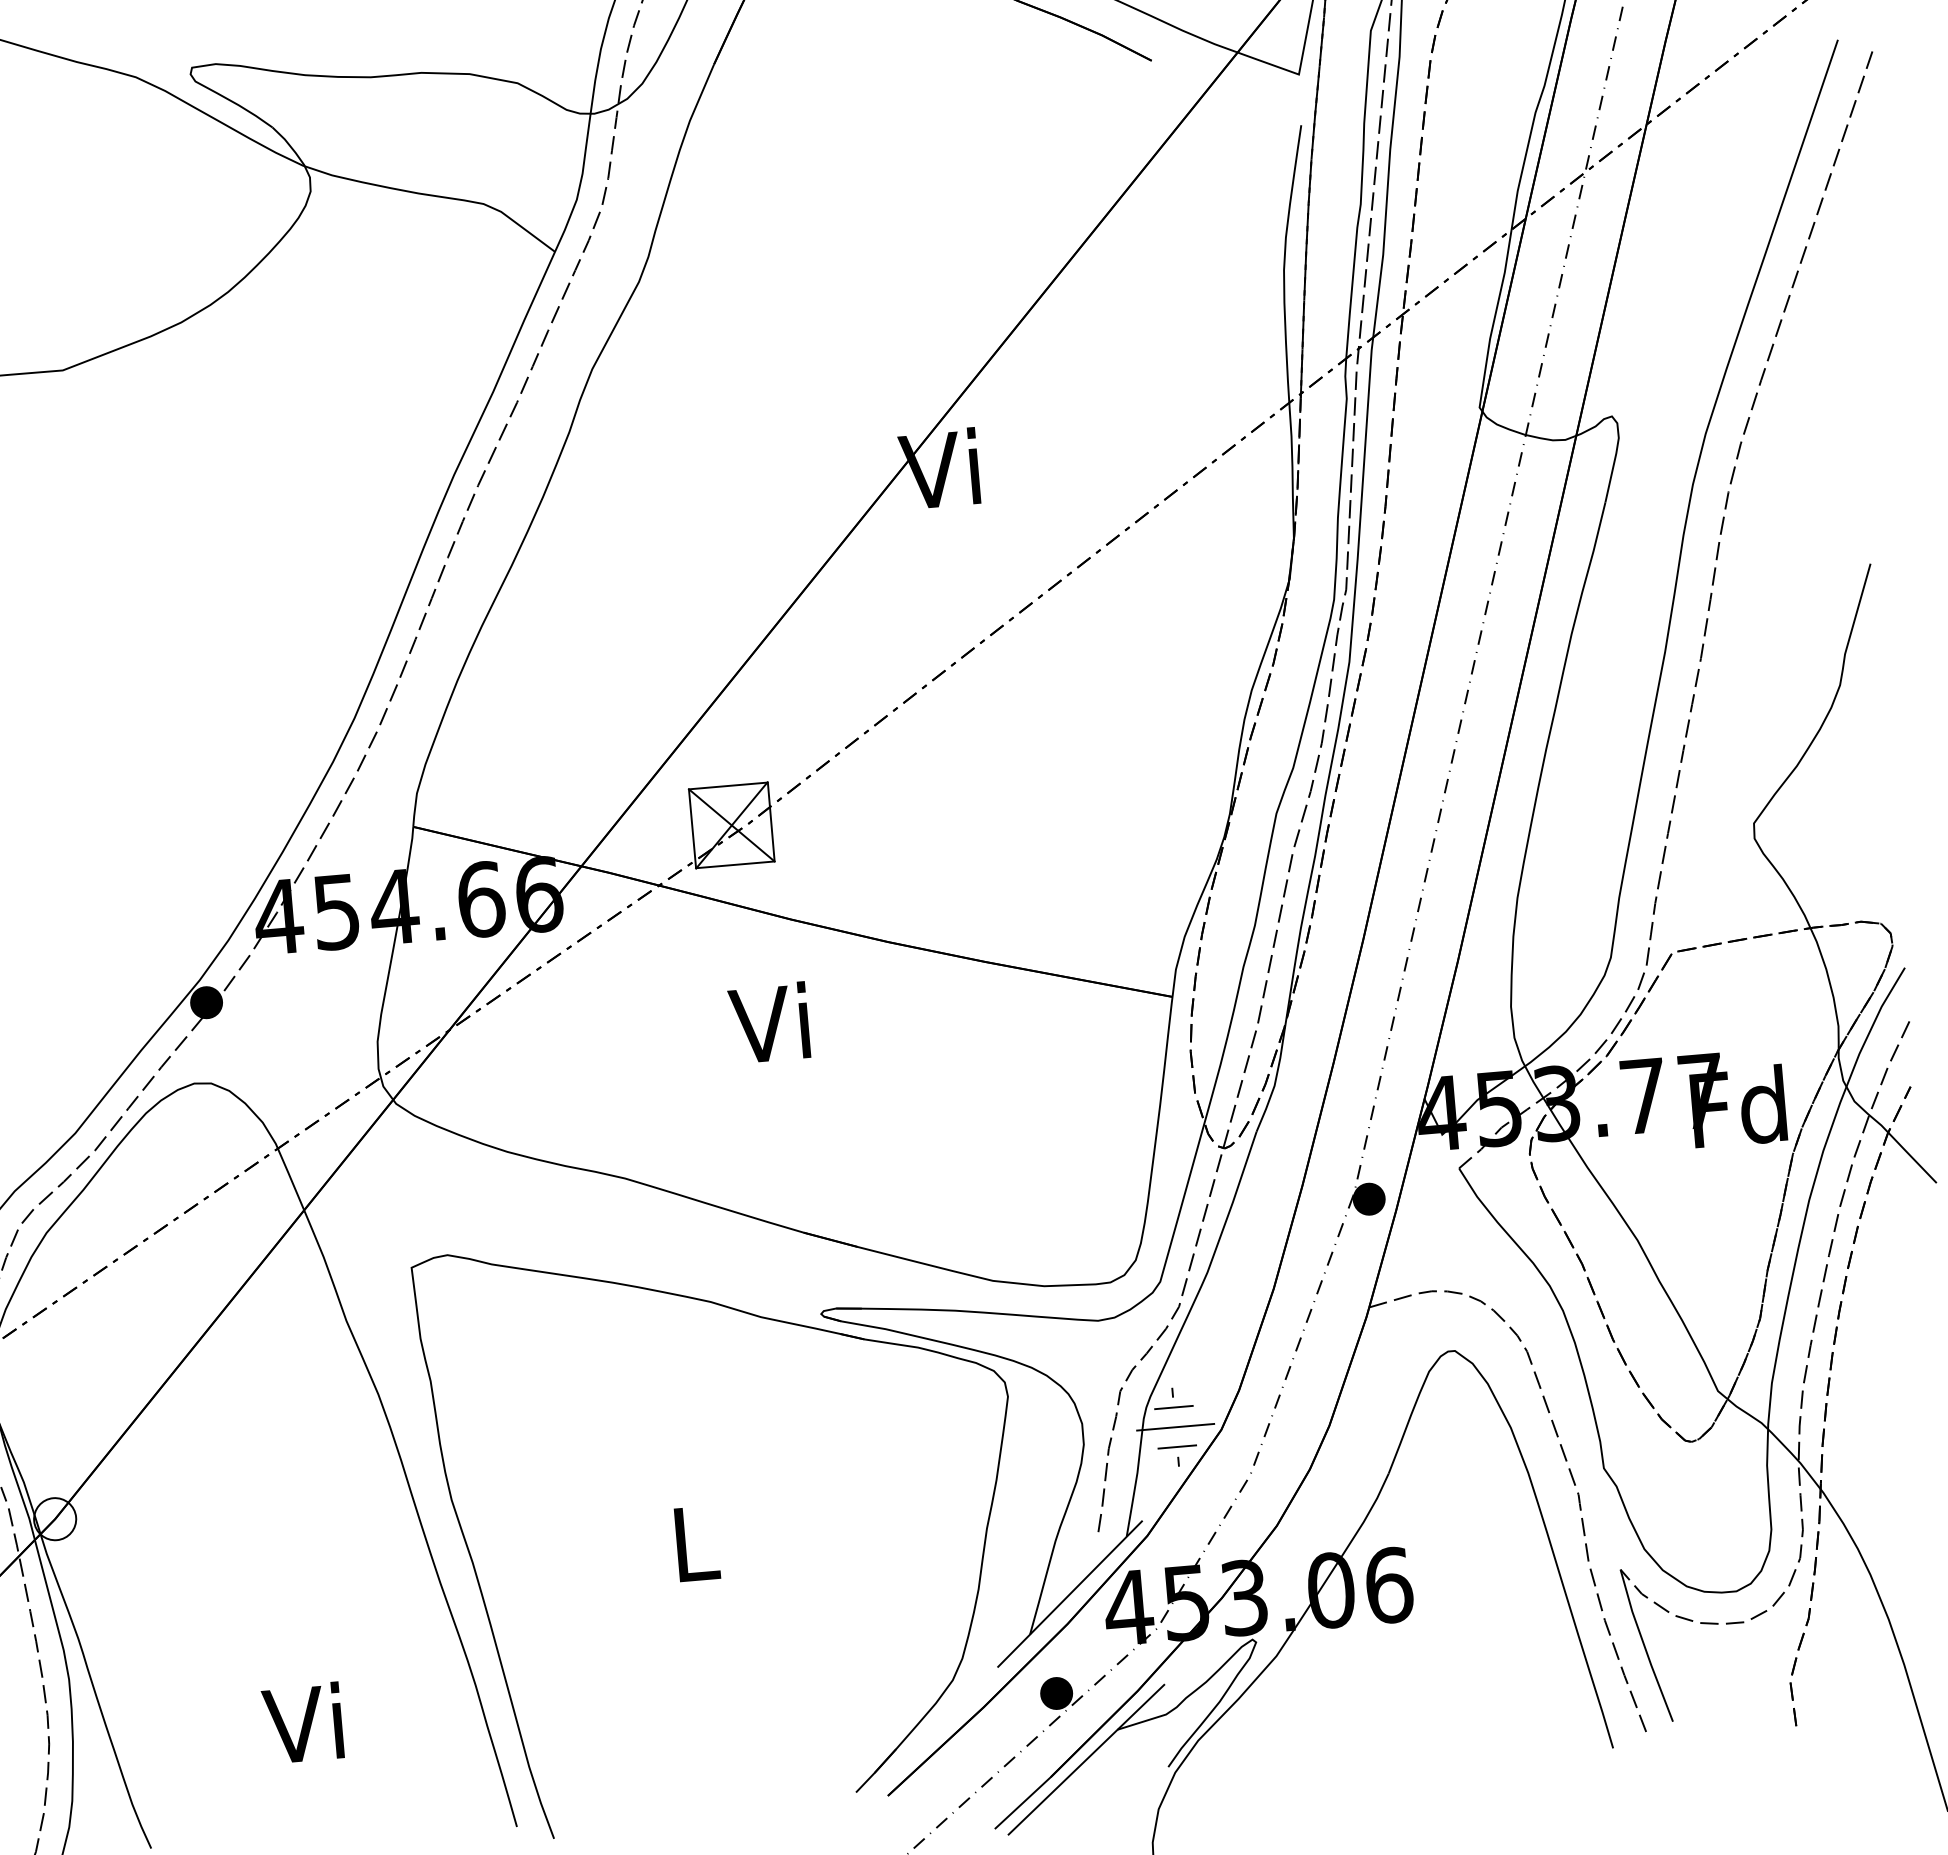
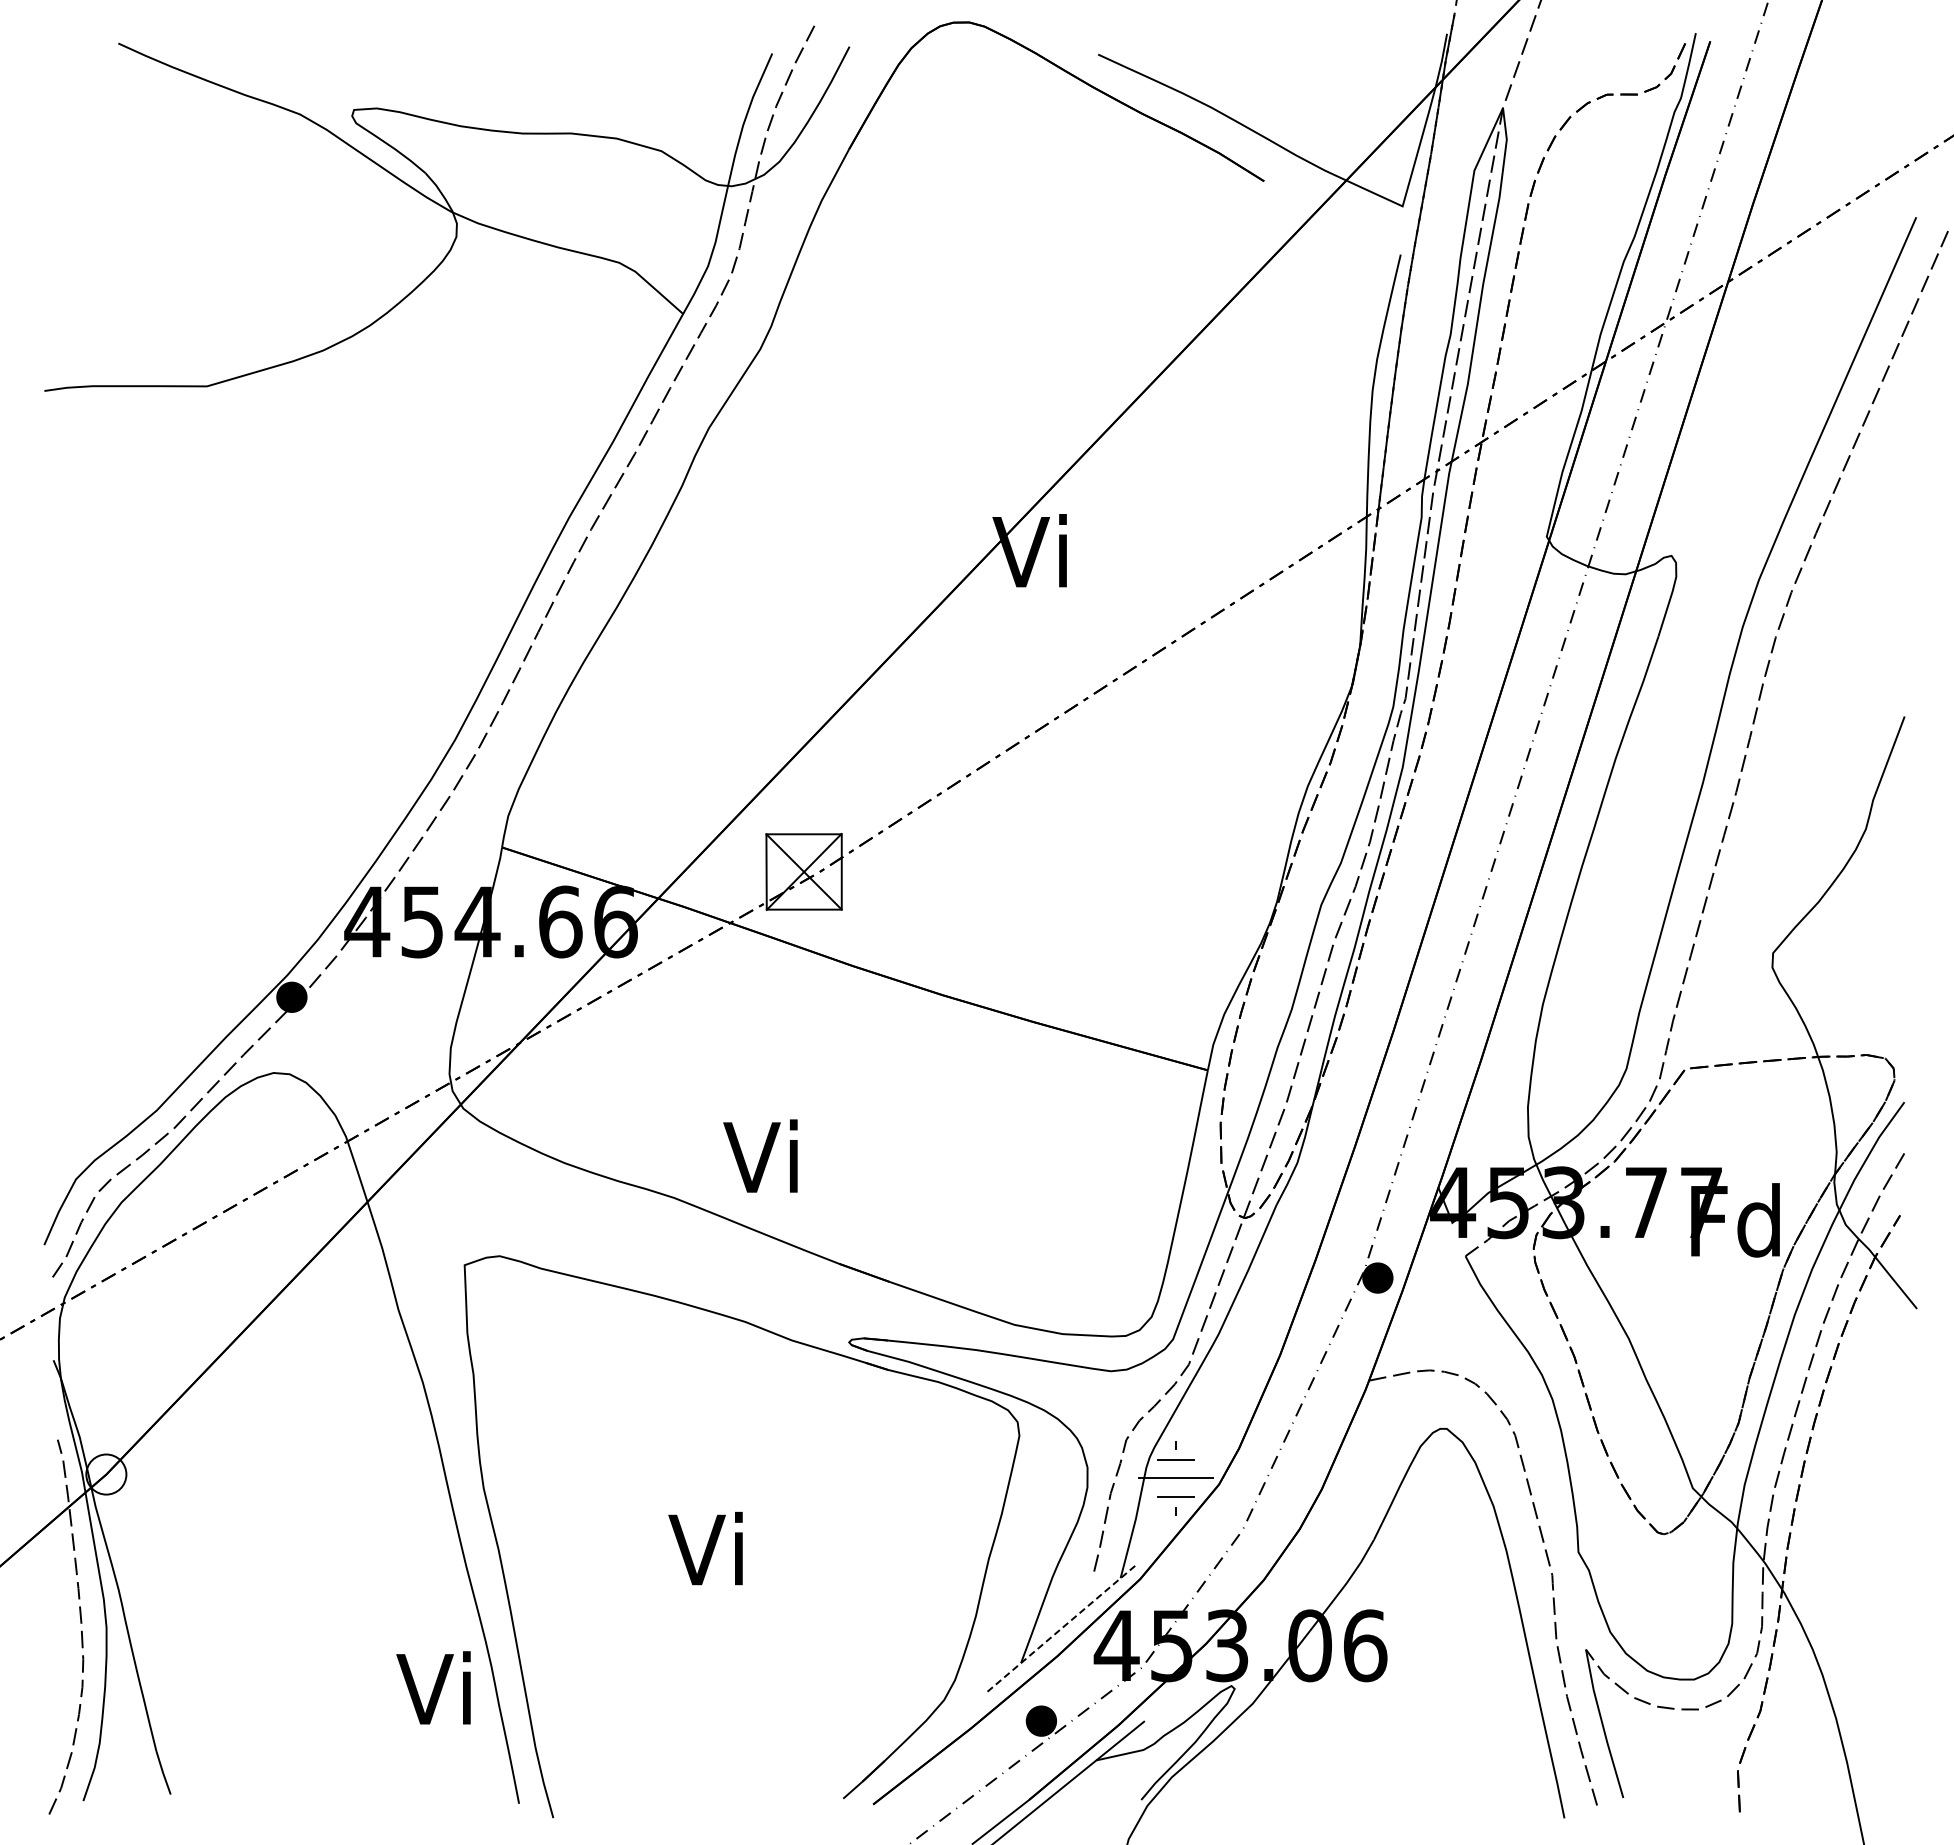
text: (769, 1022) -> (760, 1155), moved
text: (689, 1542) -> (705, 1548), L -> Vi
line: (1070, 1593) -> (1062, 1627), solid -> dashed
text: (302, 1722) -> (433, 1687), moved

